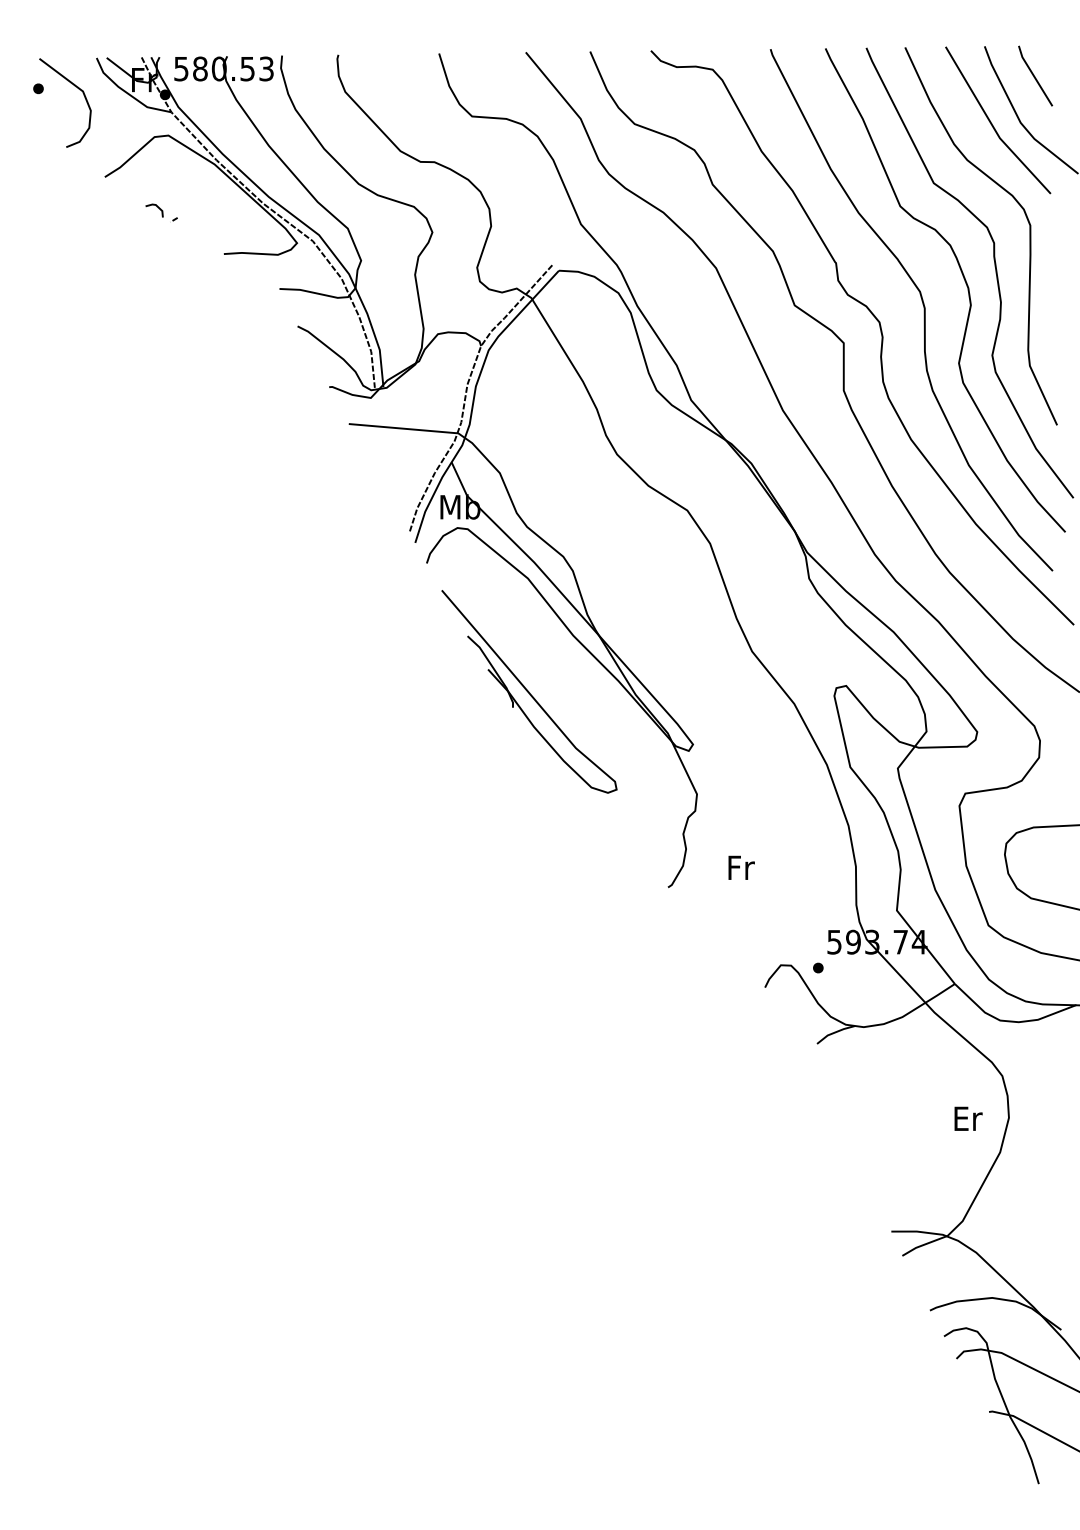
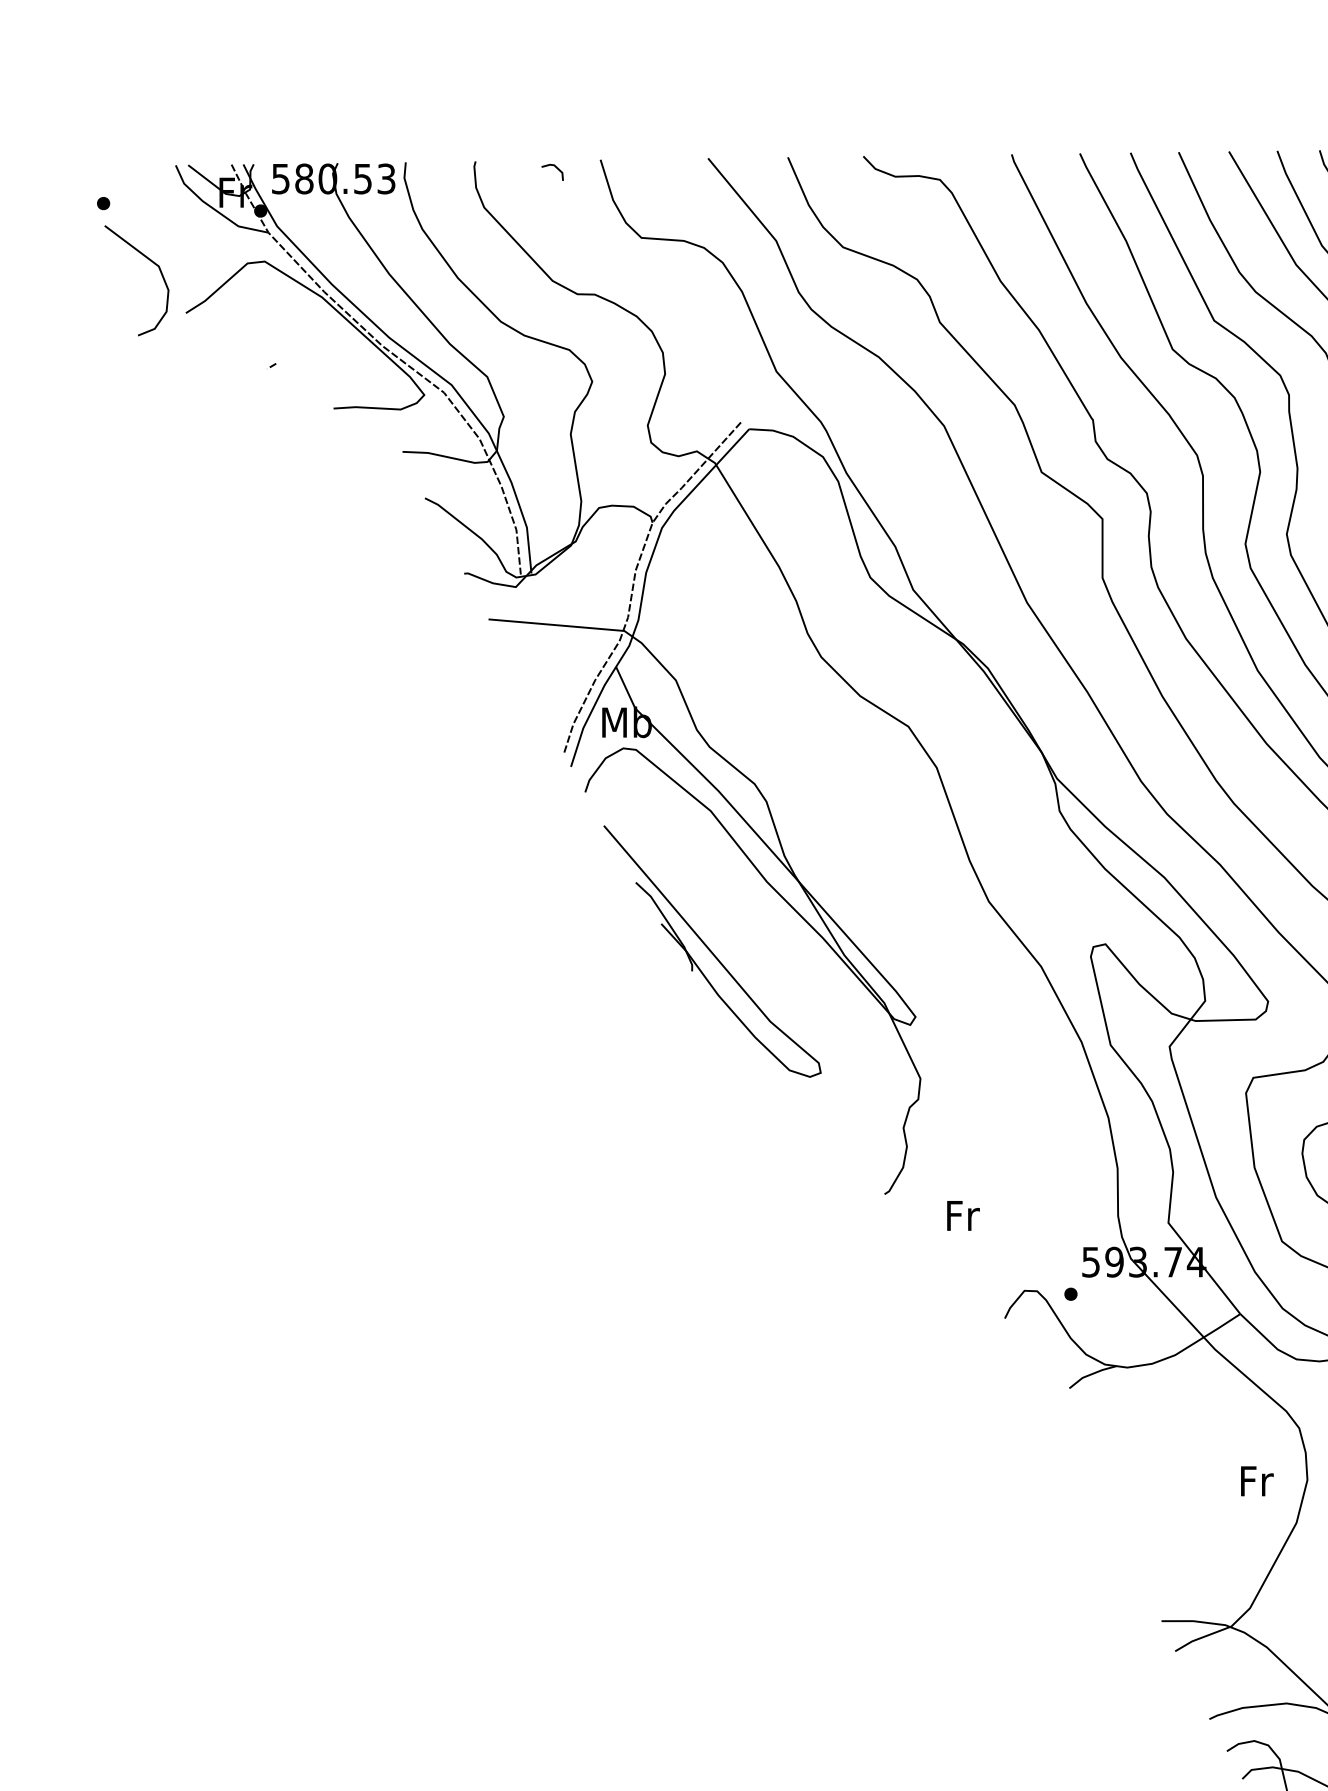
curve: (74, 86) -> (148, 260), moved
line: (157, 207) -> (556, 168), moved
text: (741, 867) -> (963, 1215), moved
text: (968, 1118) -> (1257, 1480), Er -> Fr

